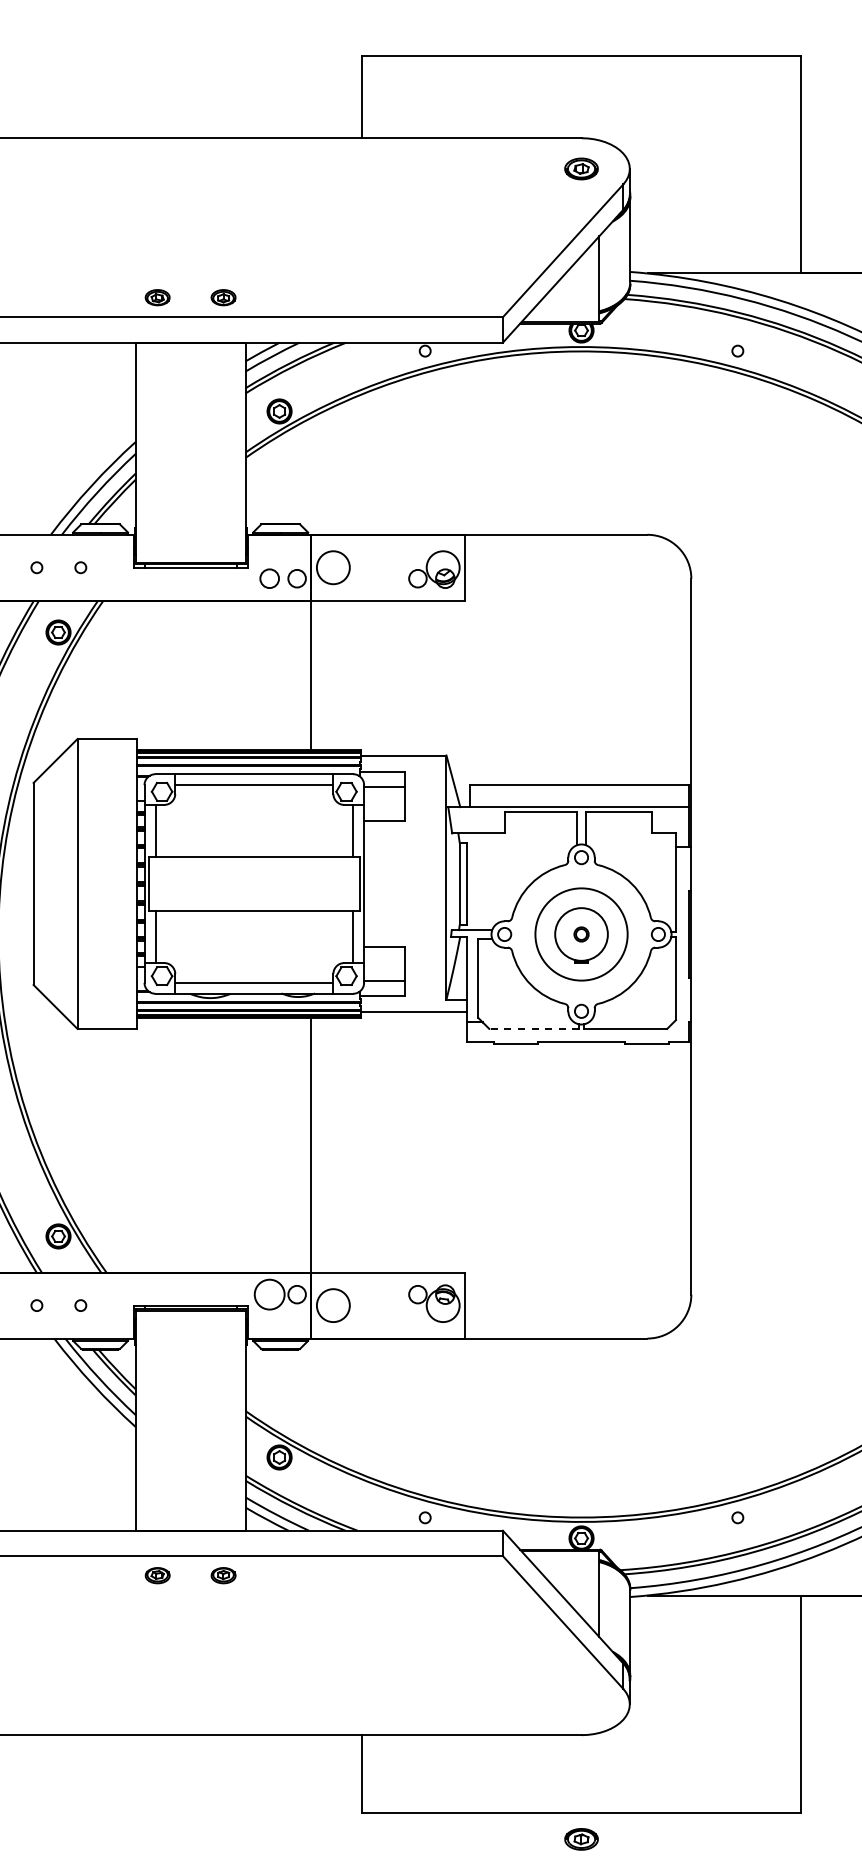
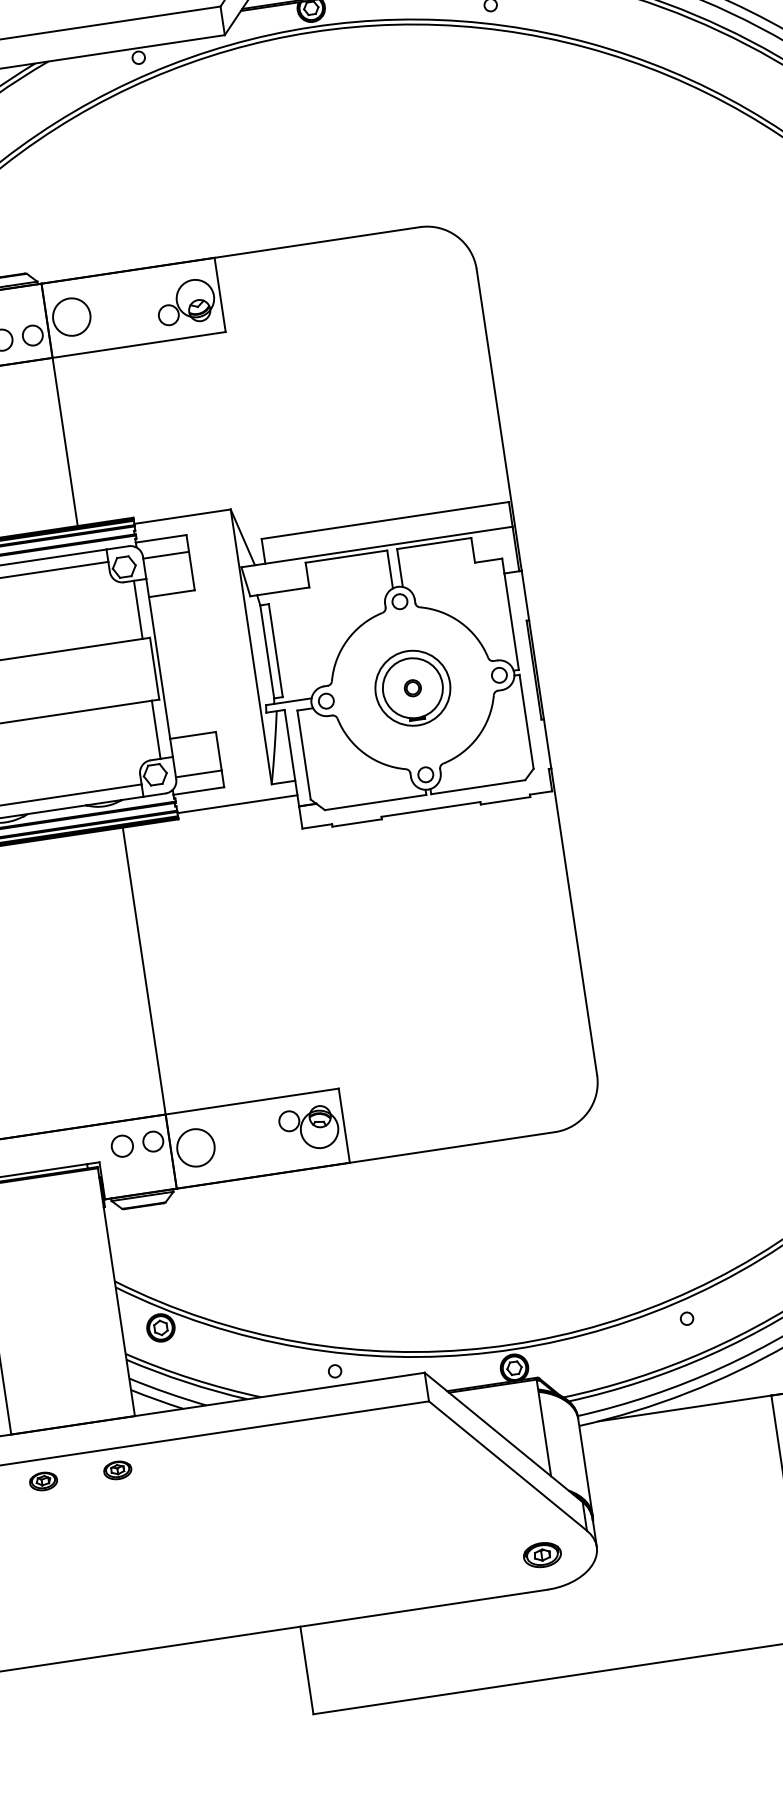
circle: (581, 934) -> (412, 688), size x0.71
line: (533, 1028) -> (374, 802), dashed -> solid
circle: (269, 1294) -> (122, 1146), size x0.62
part: (581, 1839) -> (542, 1555), moved

